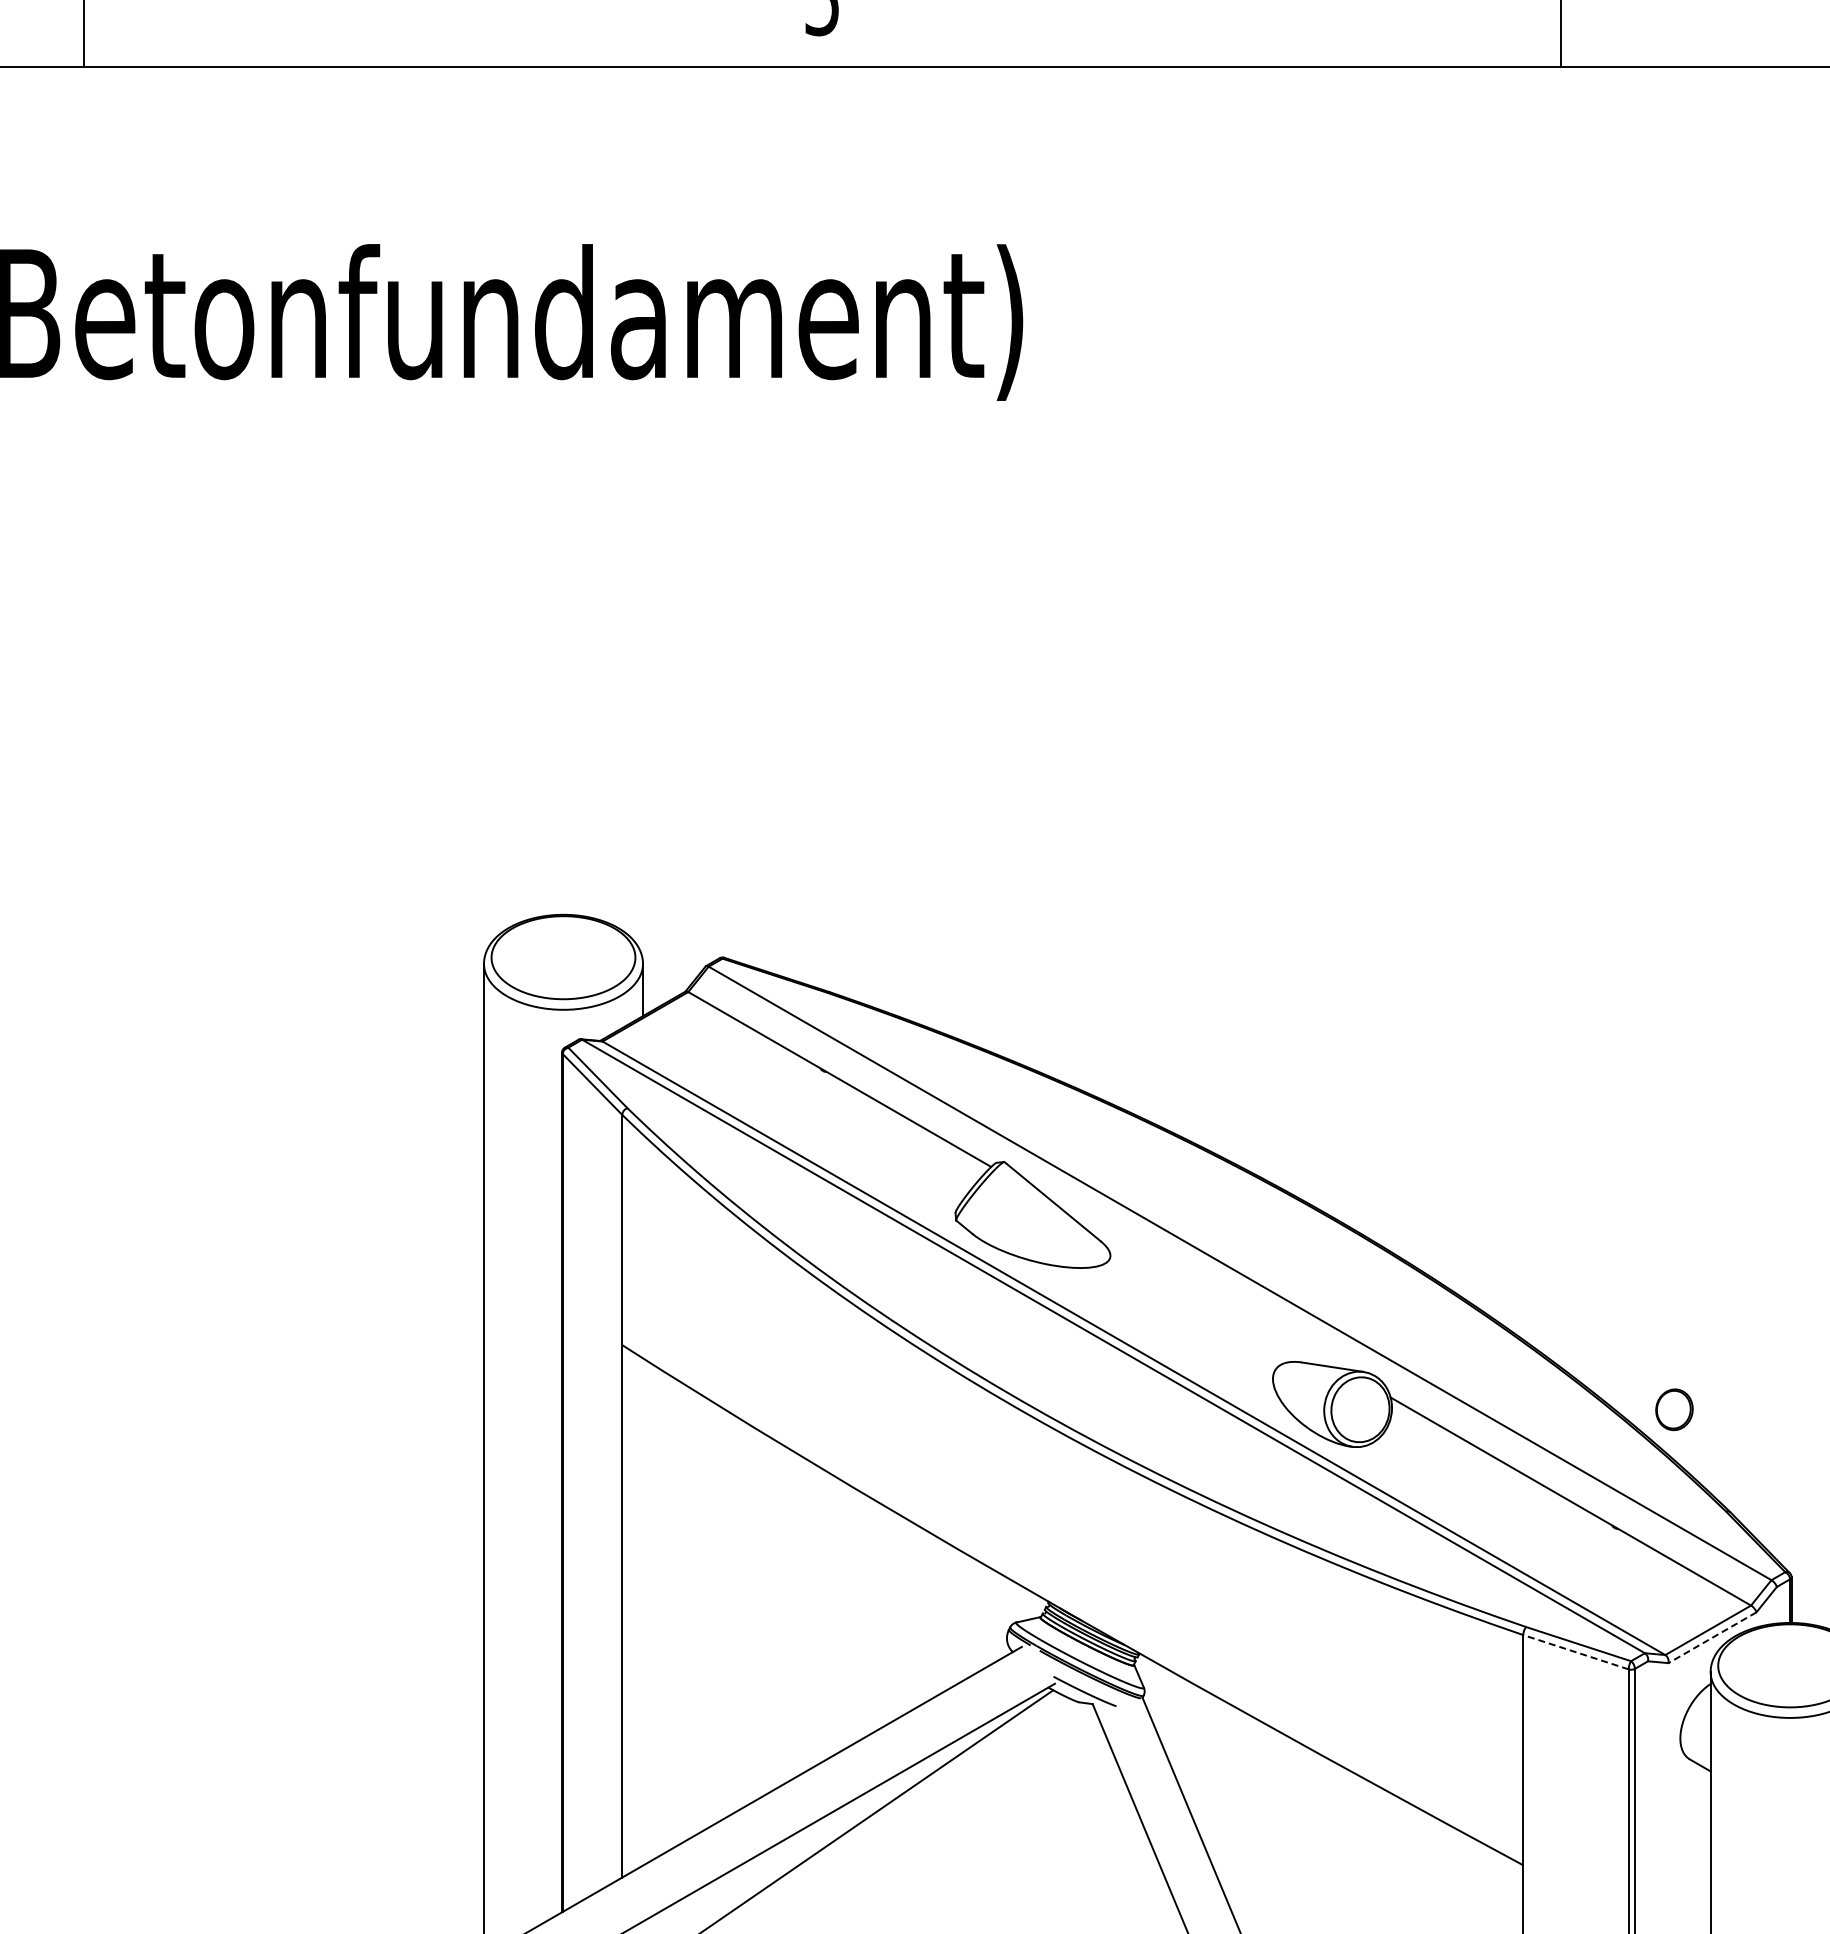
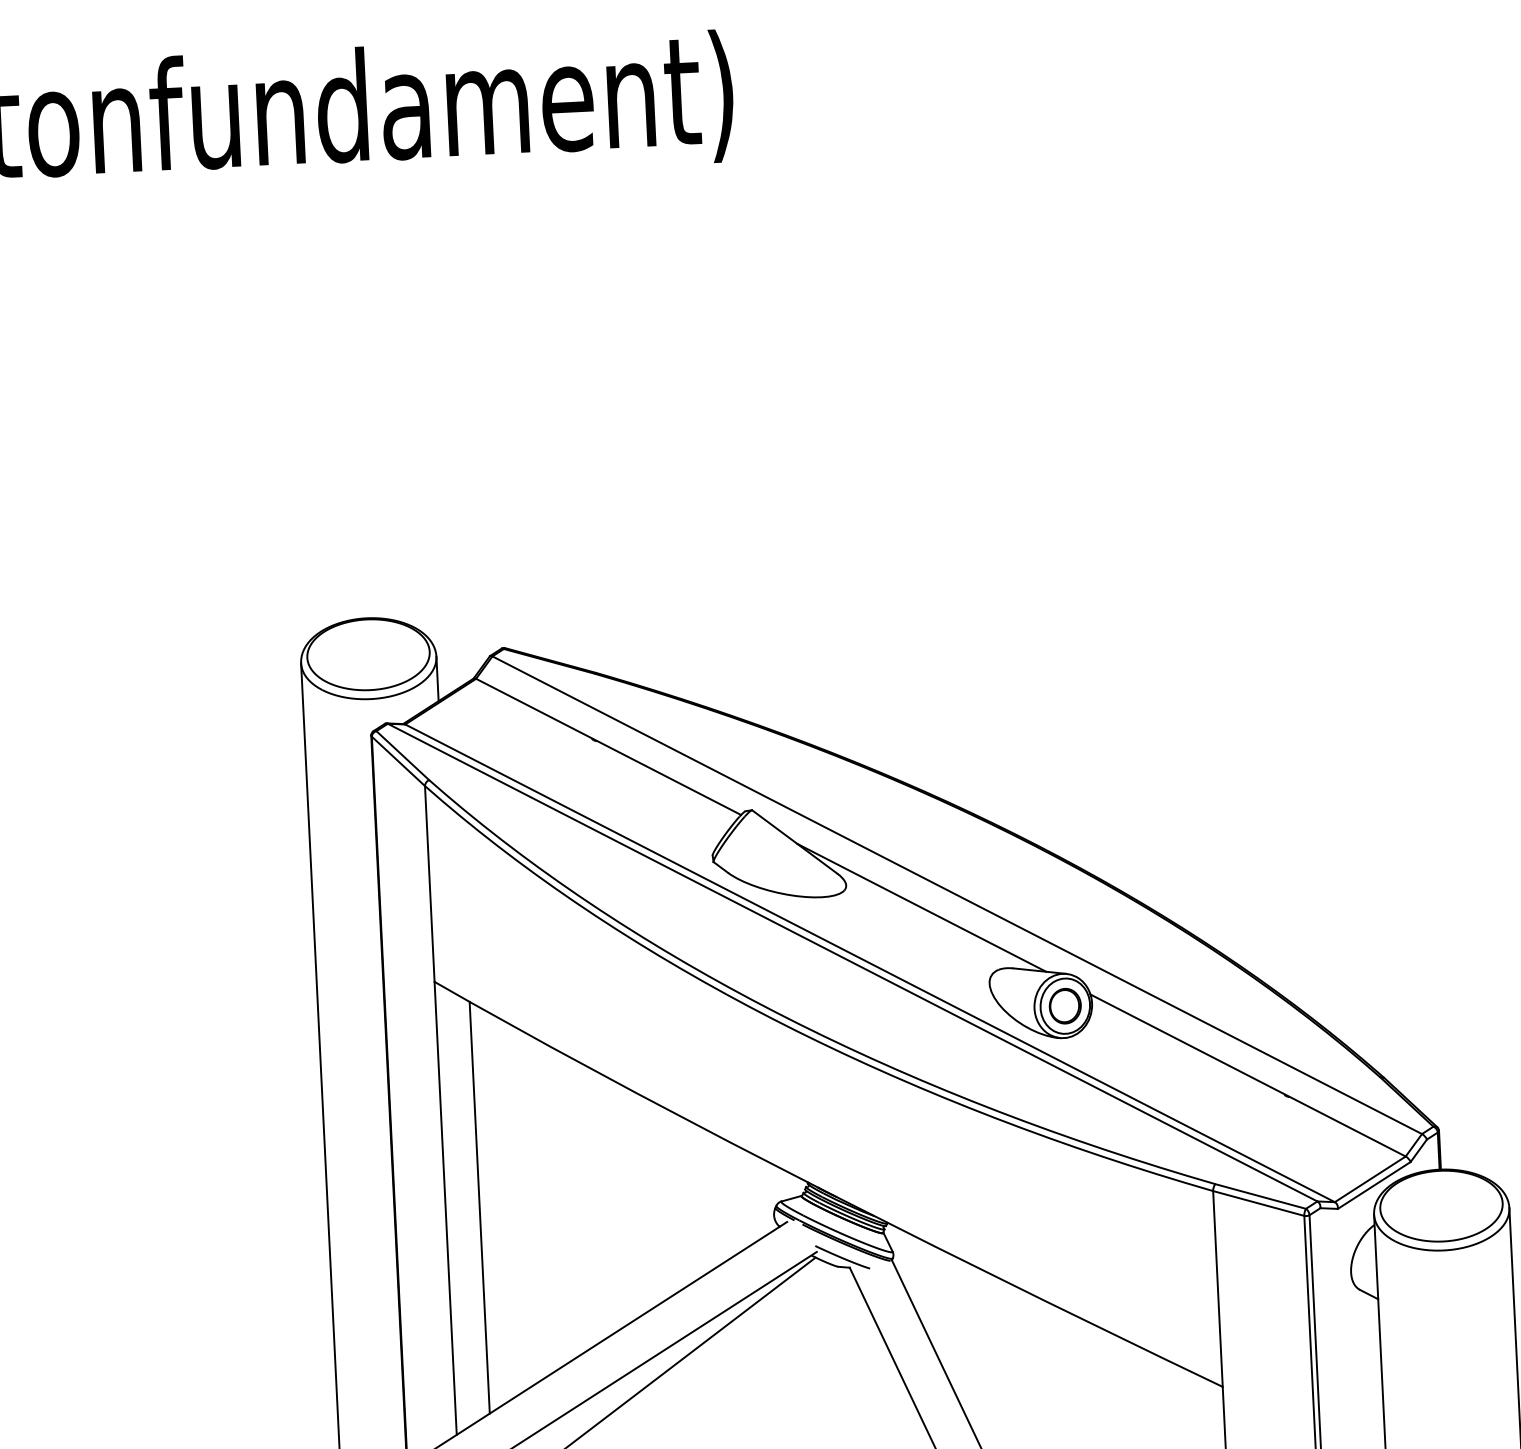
line: (1197, 1286) -> (921, 908), added
part: (1674, 1409) -> (1065, 1005), moved
line: (662, 1612) -> (479, 1207), added
line: (1712, 1637) -> (1374, 1185), dashed -> solid
line: (1575, 1652) -> (1258, 1203), dashed -> solid

